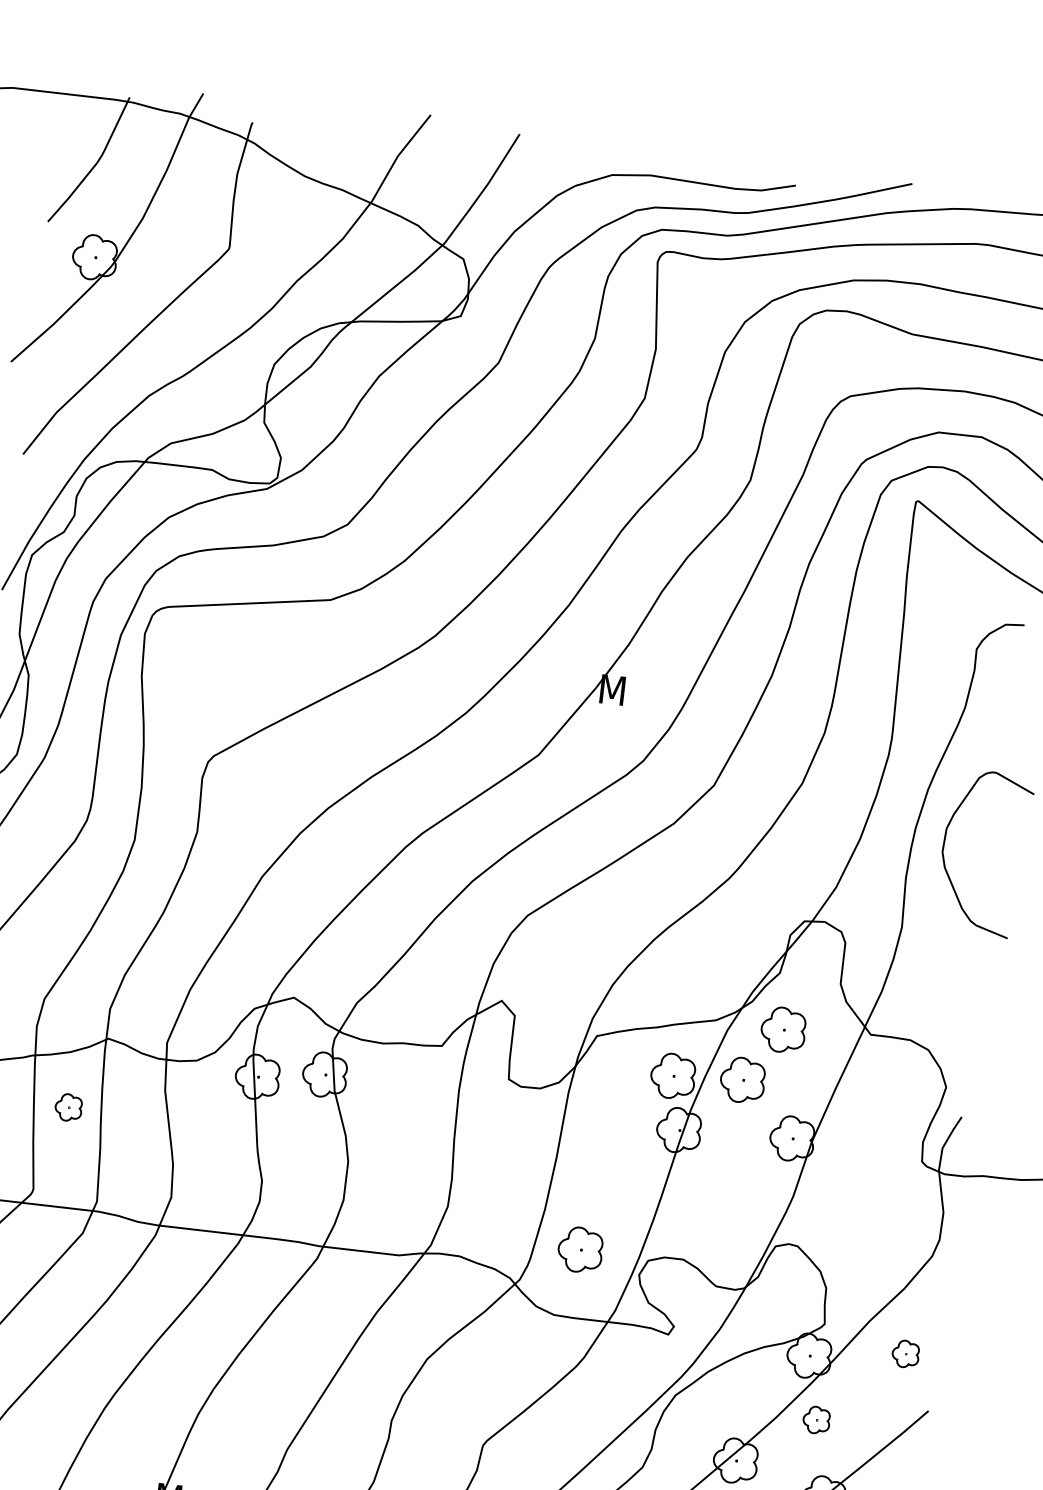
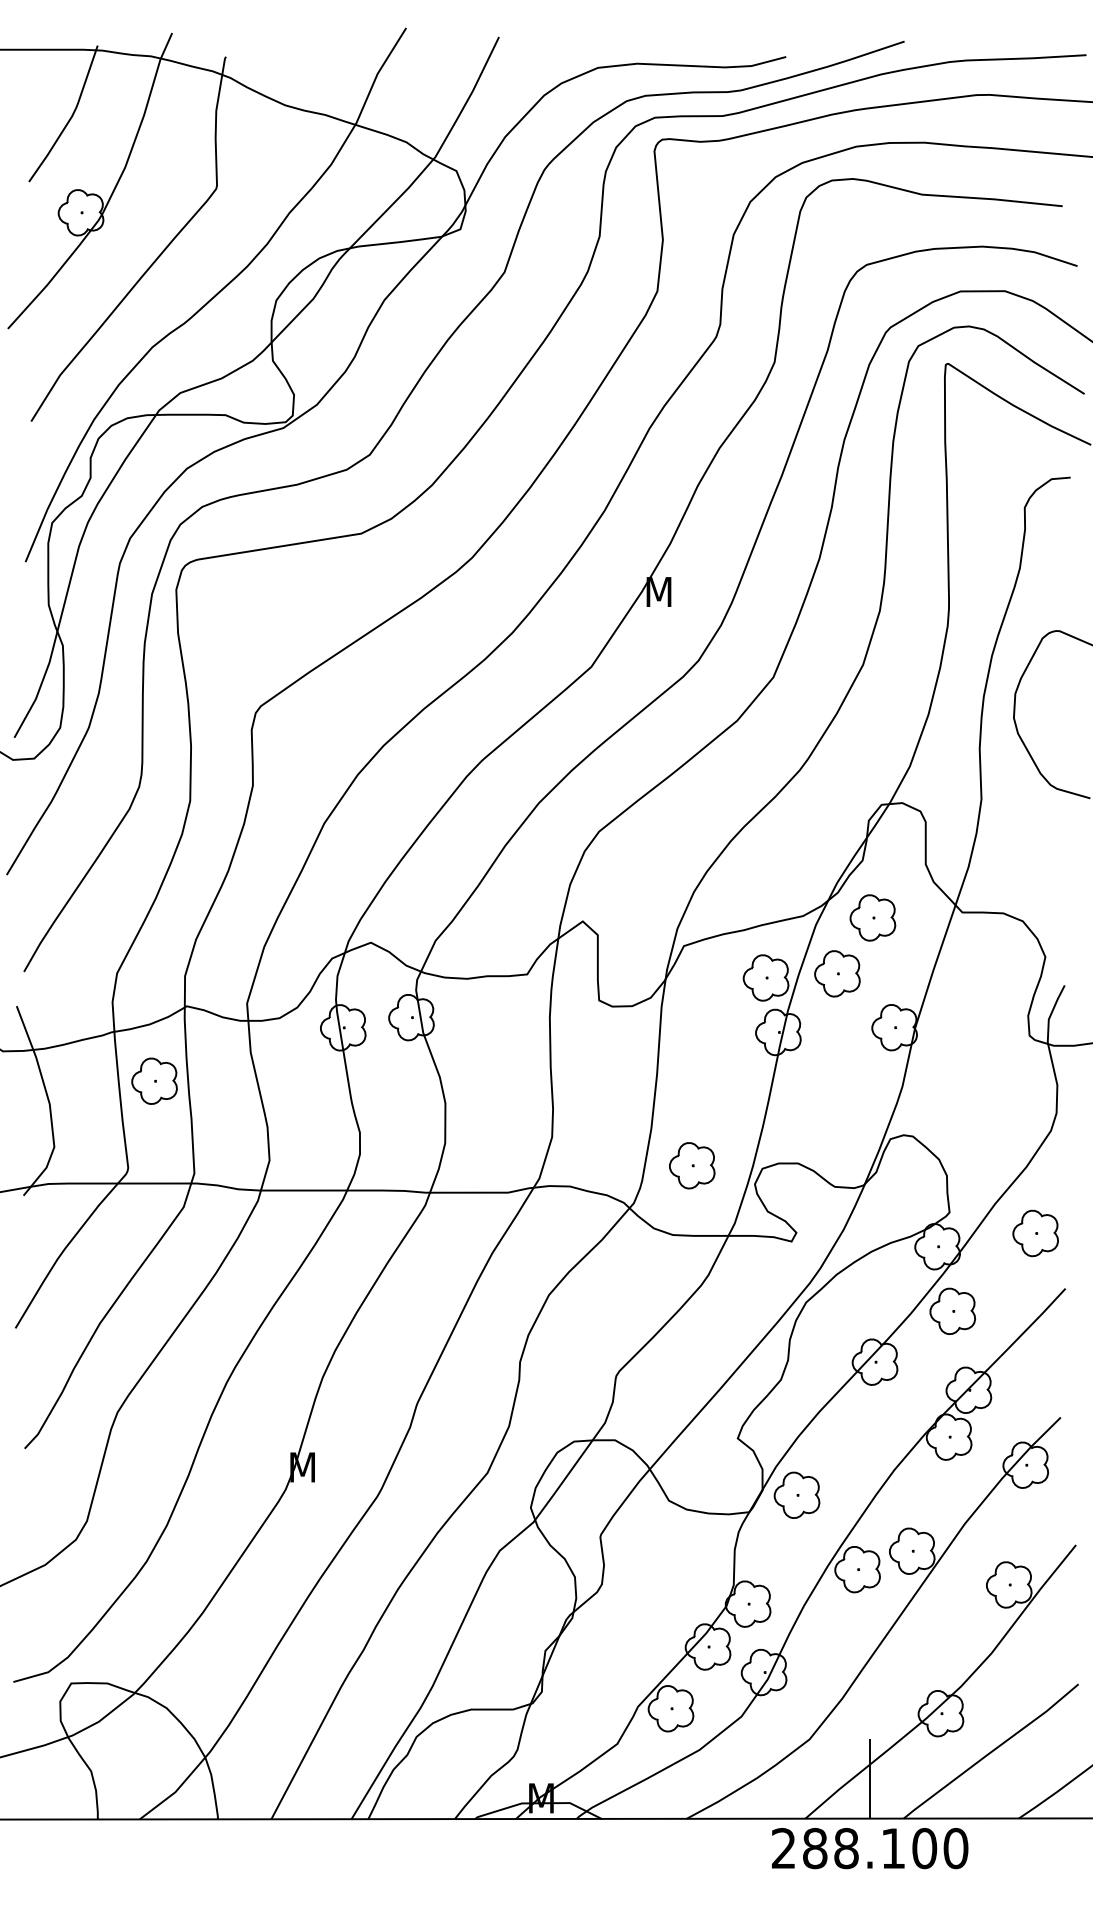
part: (68, 1106) -> (154, 1080), size x1.67
part: (905, 1354) -> (1035, 1233), size x1.67
part: (816, 1419) -> (952, 1310), size x1.67

